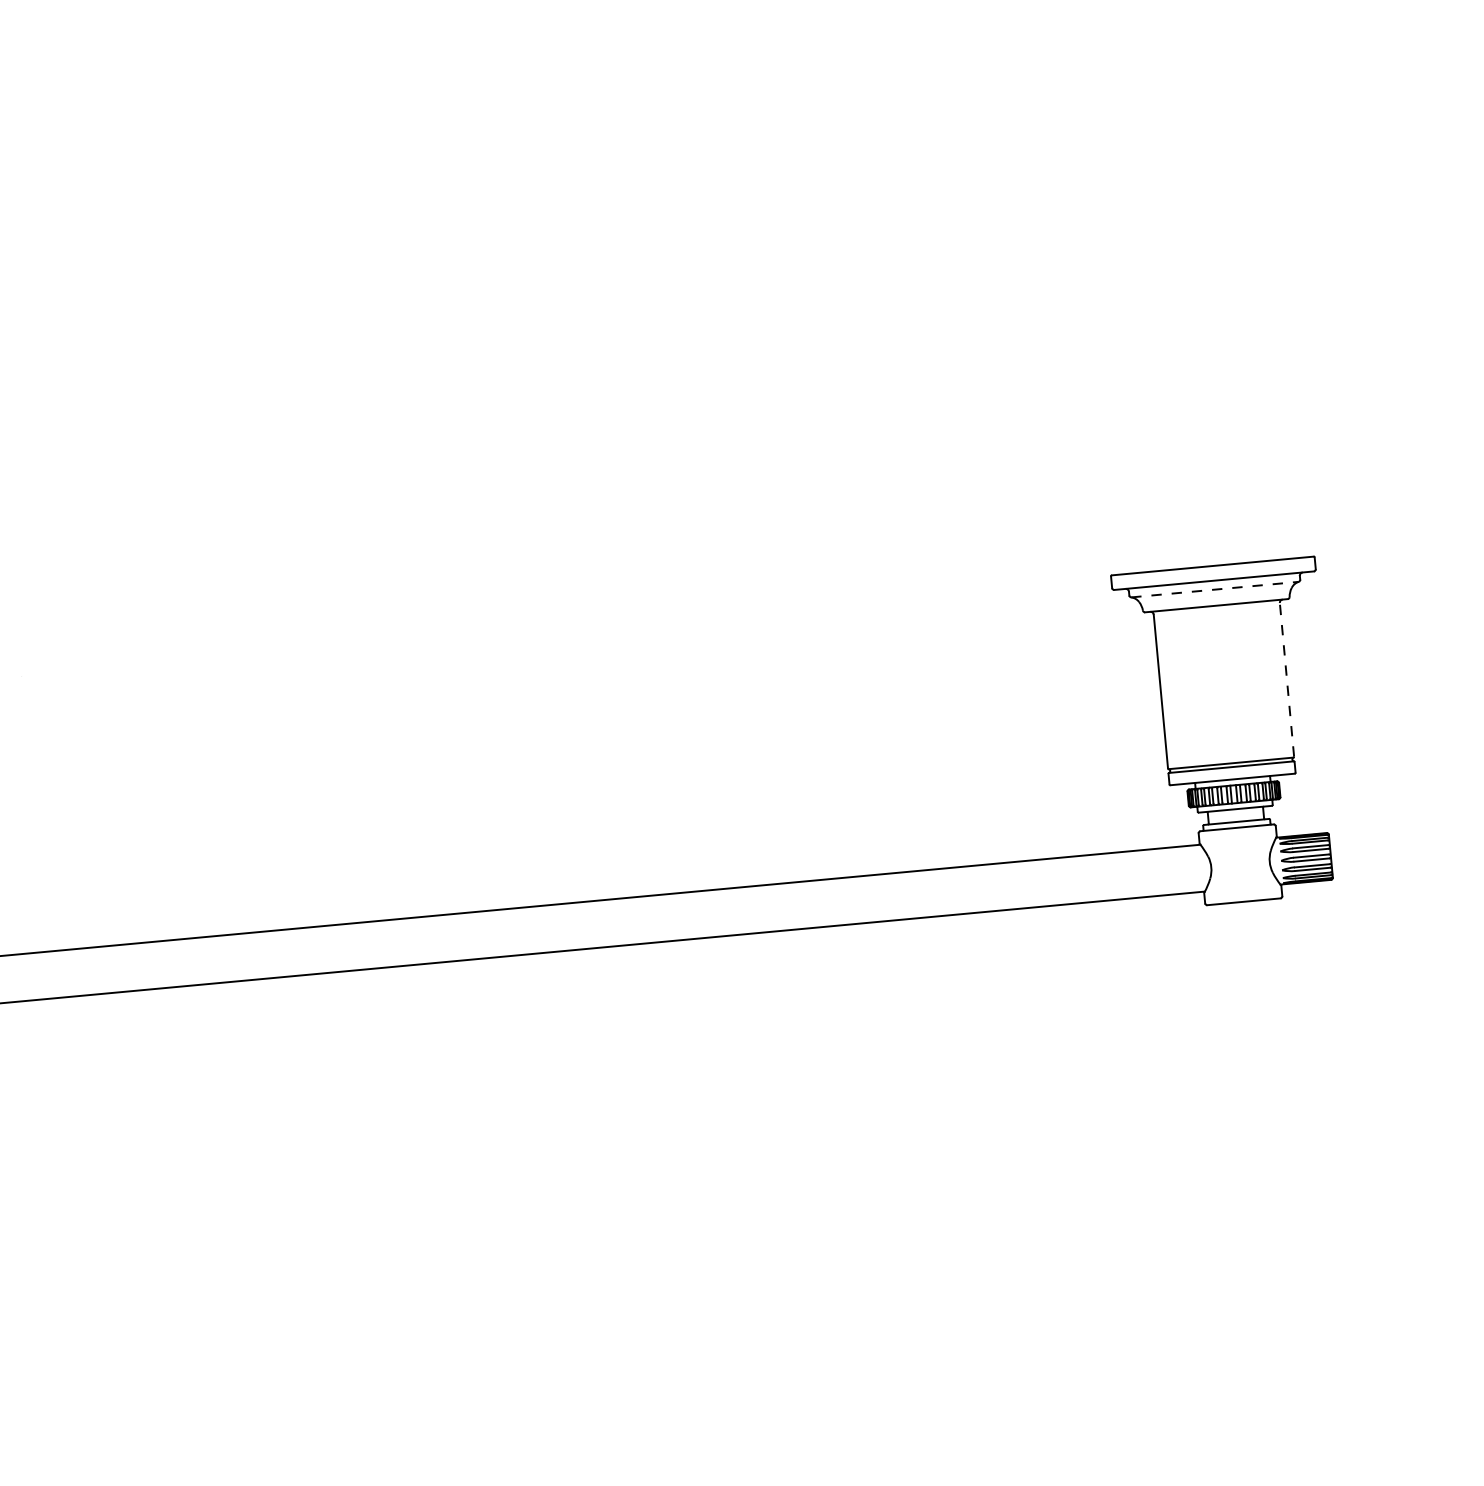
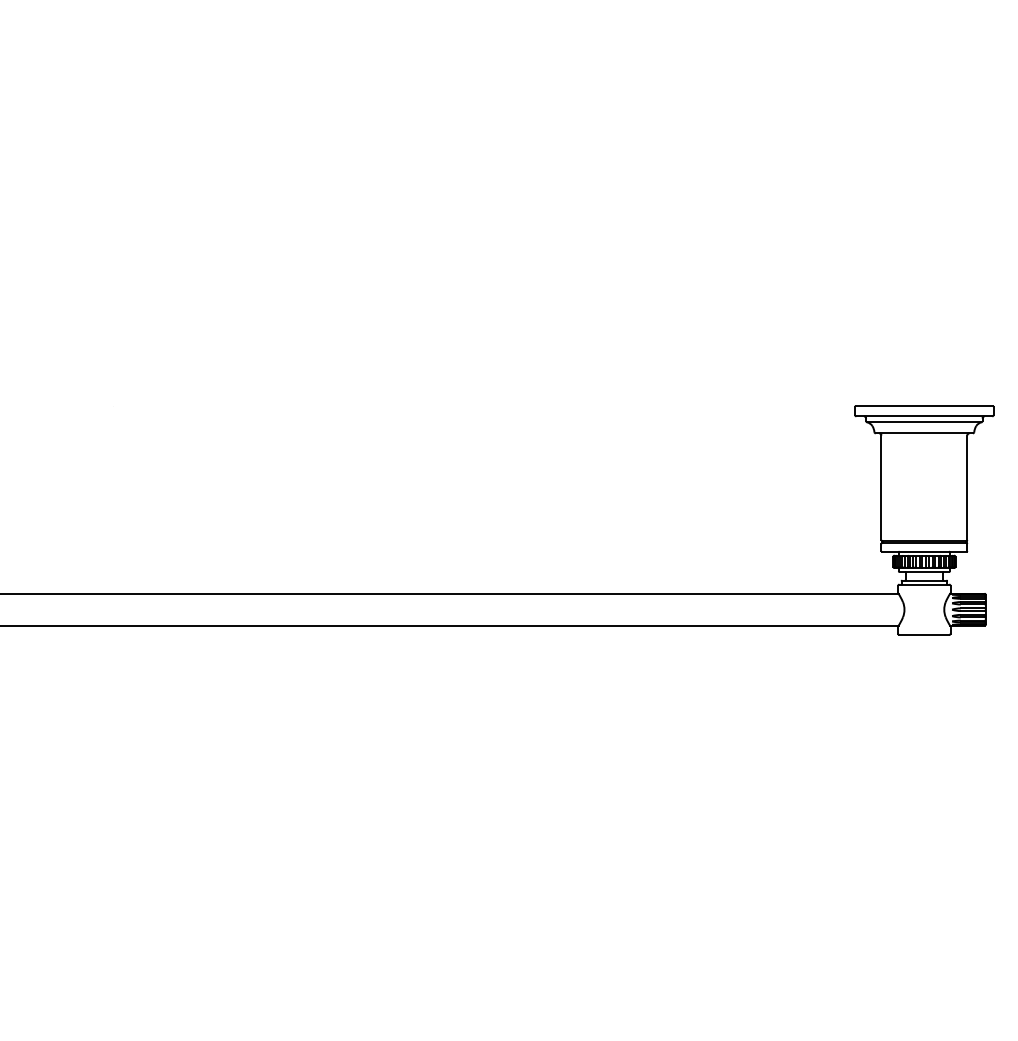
line: (1215, 589) -> (924, 422), dashed -> solid
line: (1287, 679) -> (967, 487), dashed -> solid

